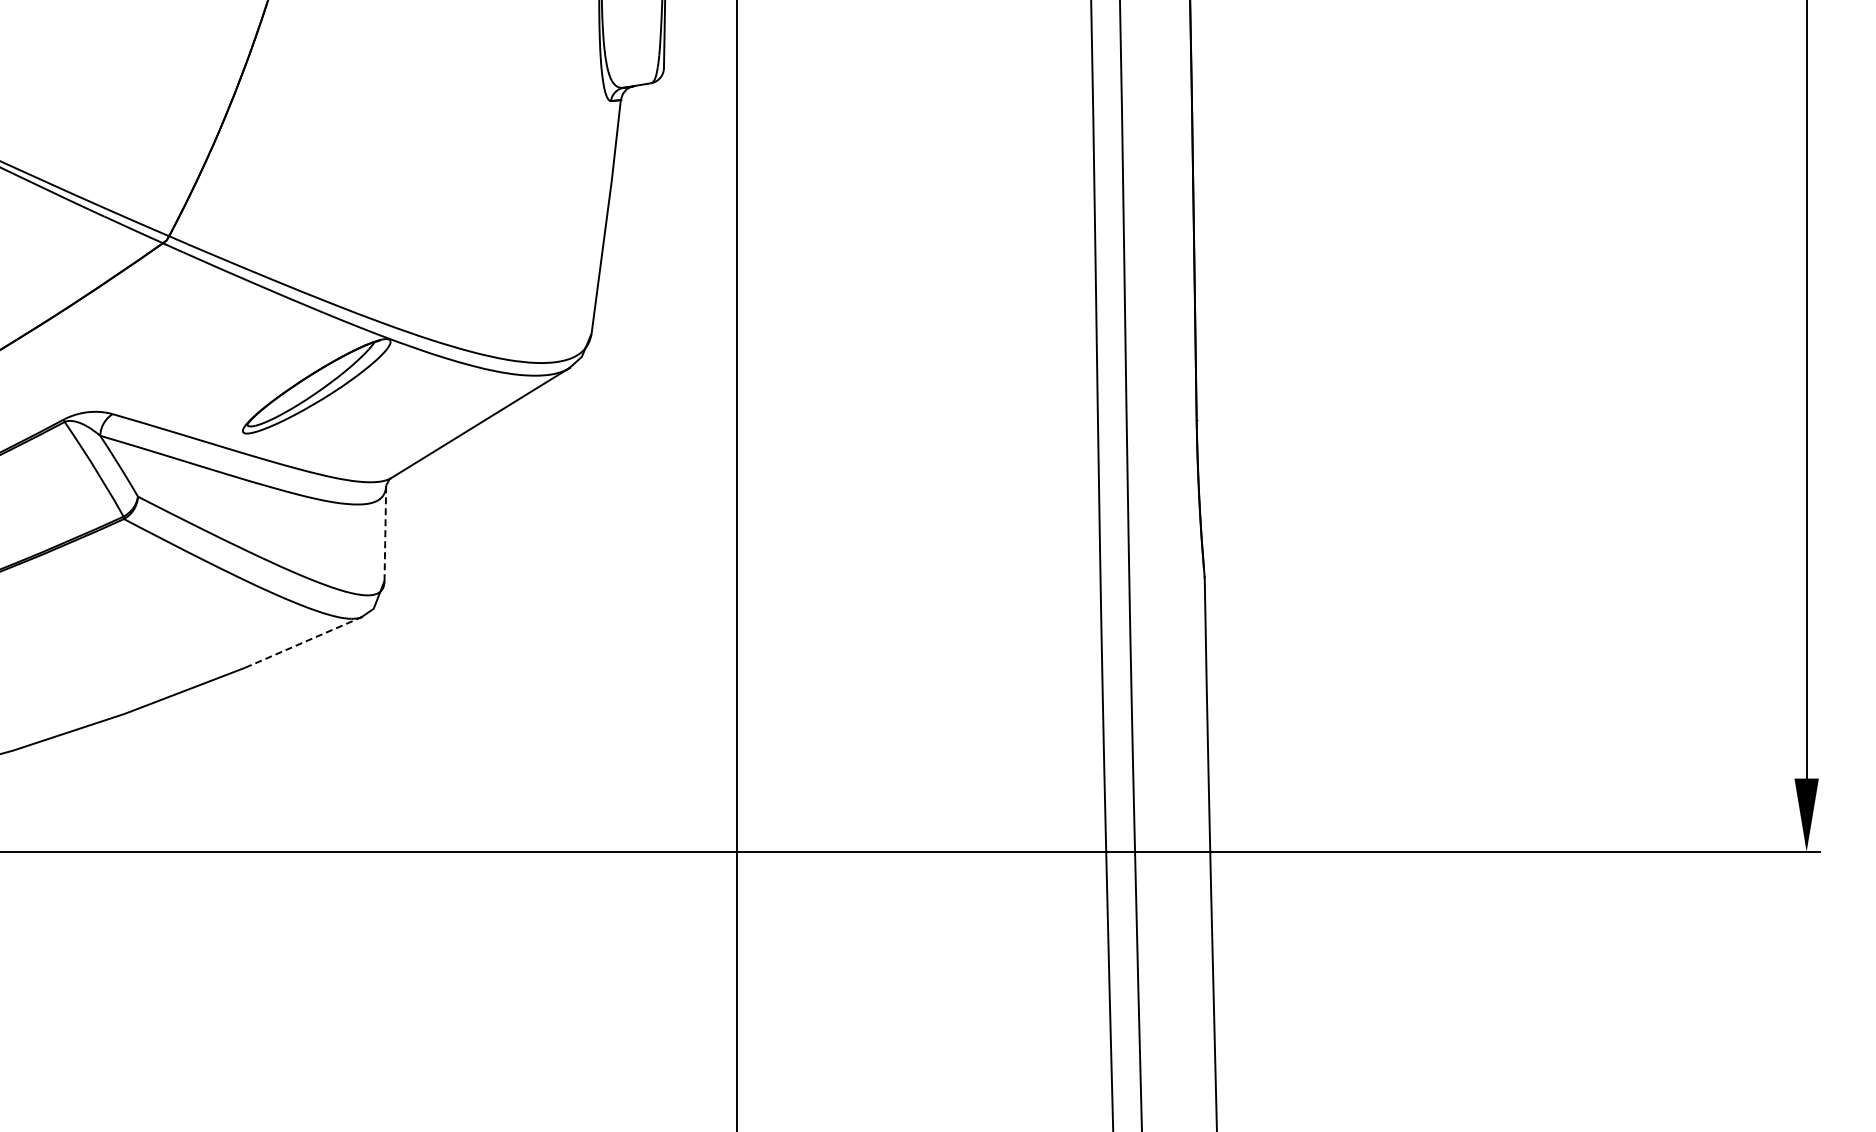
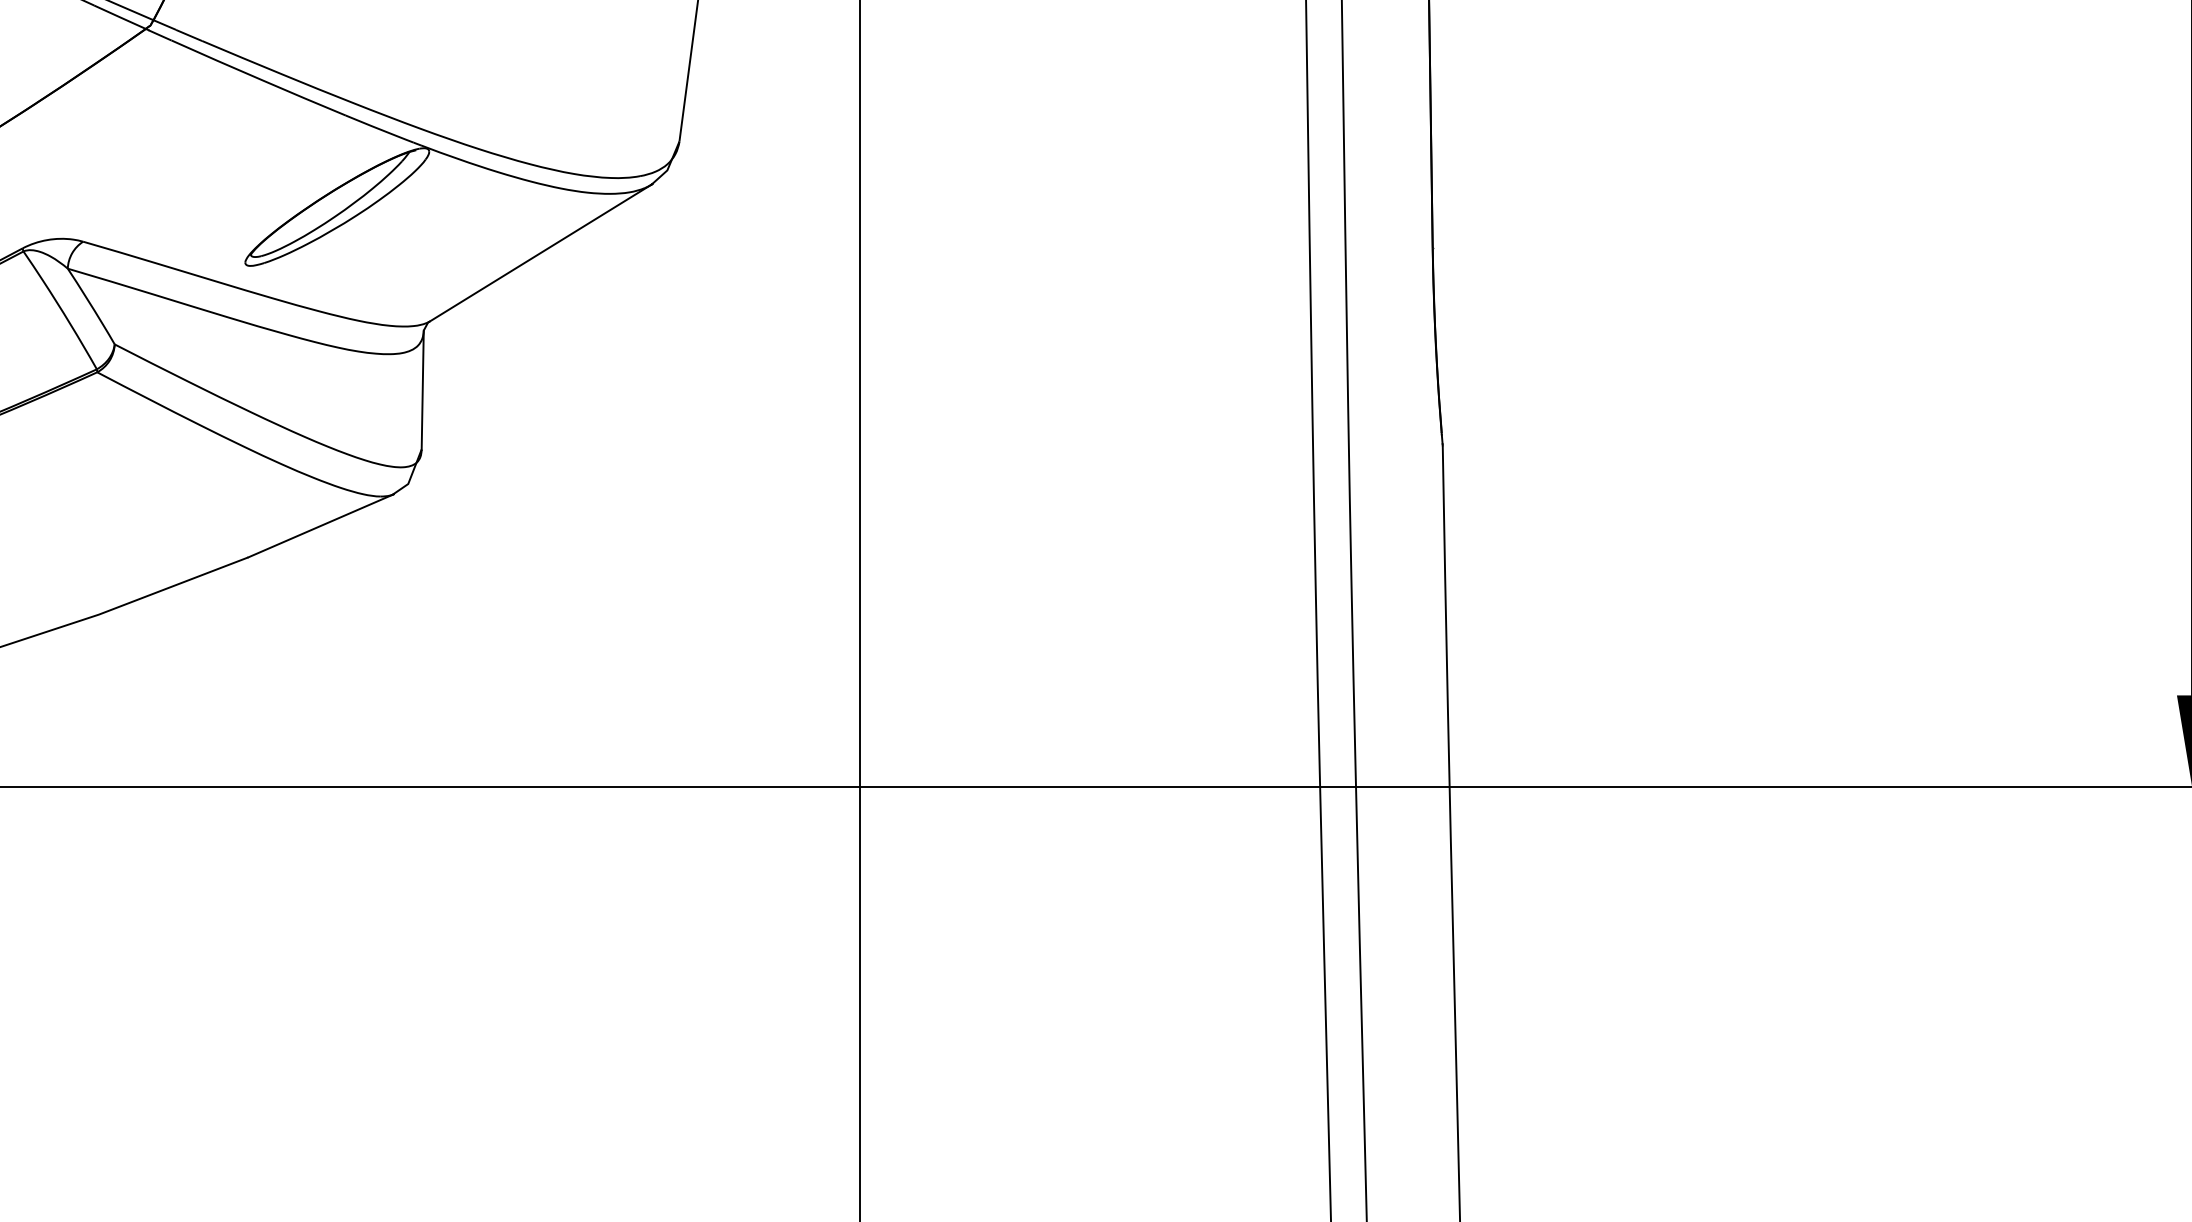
line: (385, 533) -> (422, 390), dashed -> solid
line: (303, 642) -> (320, 525), dashed -> solid

